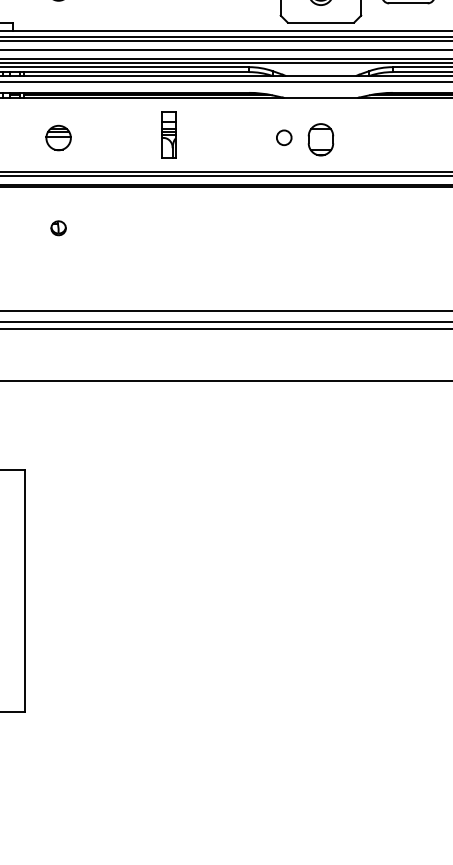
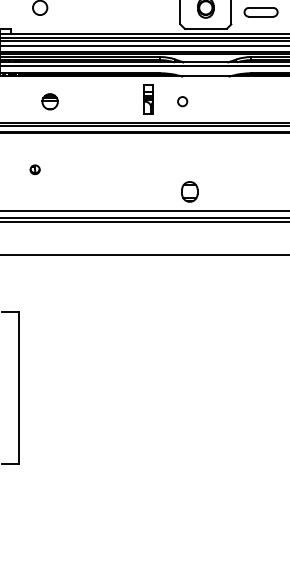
part: (168, 134) -> (148, 99), moved
part: (57, 137) -> (49, 101), moved
part: (320, 139) -> (189, 191), moved
part: (57, 227) -> (34, 169), moved

